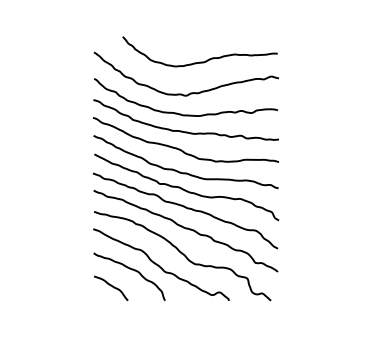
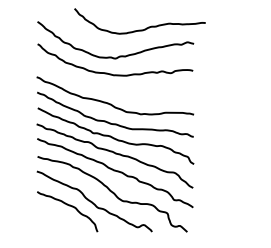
curve: (199, 61) -> (139, 29), moved
curve: (182, 130) -> (112, 87), removed
curve: (112, 287) -> (53, 220), removed

